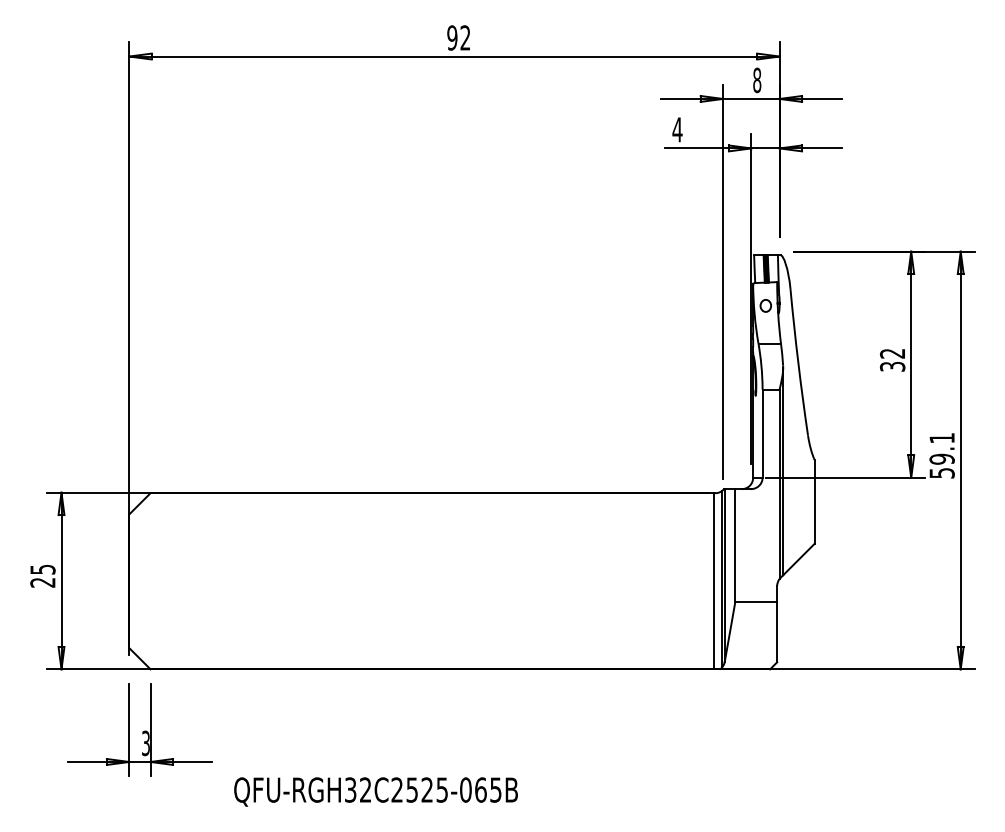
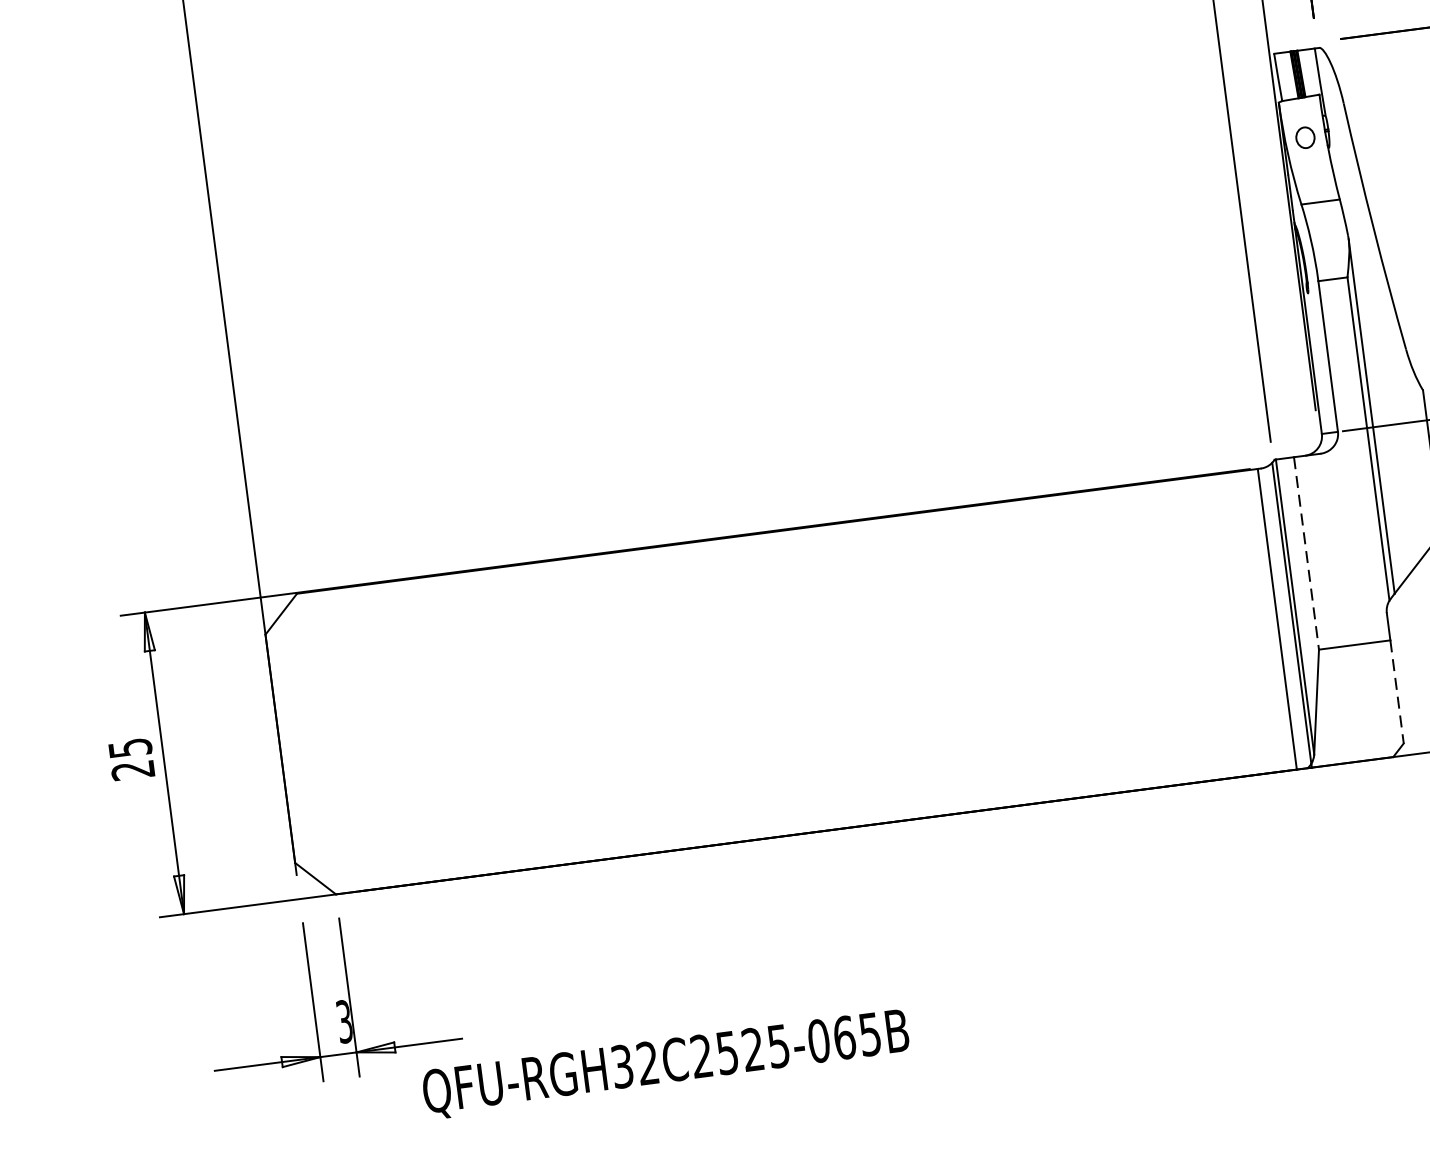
line: (735, 546) -> (1306, 555), solid -> dashed
line: (777, 632) -> (1397, 692), solid -> dashed
text: (375, 791) -> (665, 1063), moved

